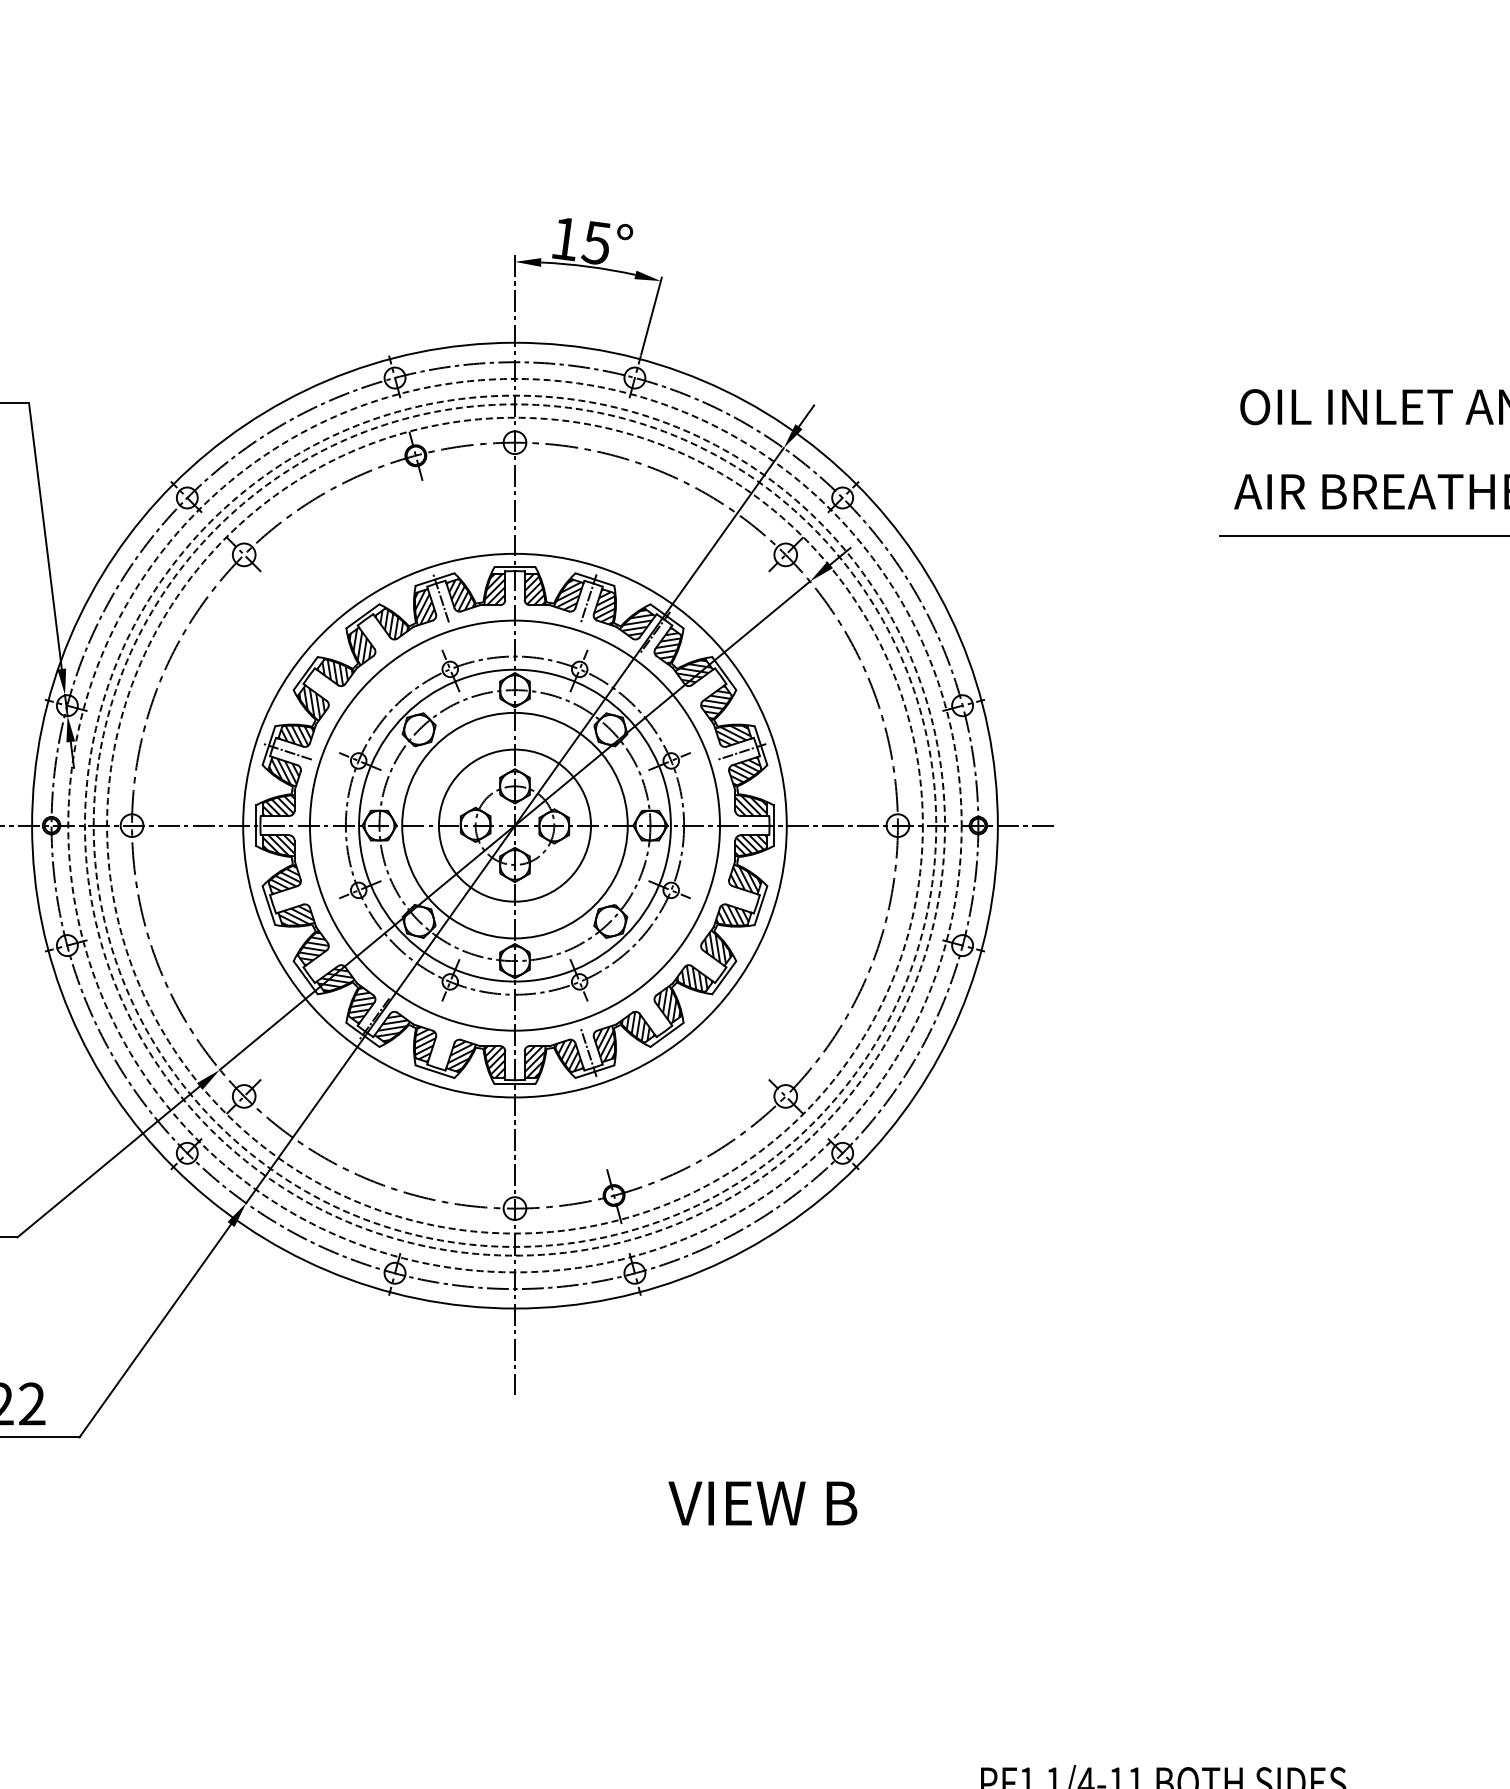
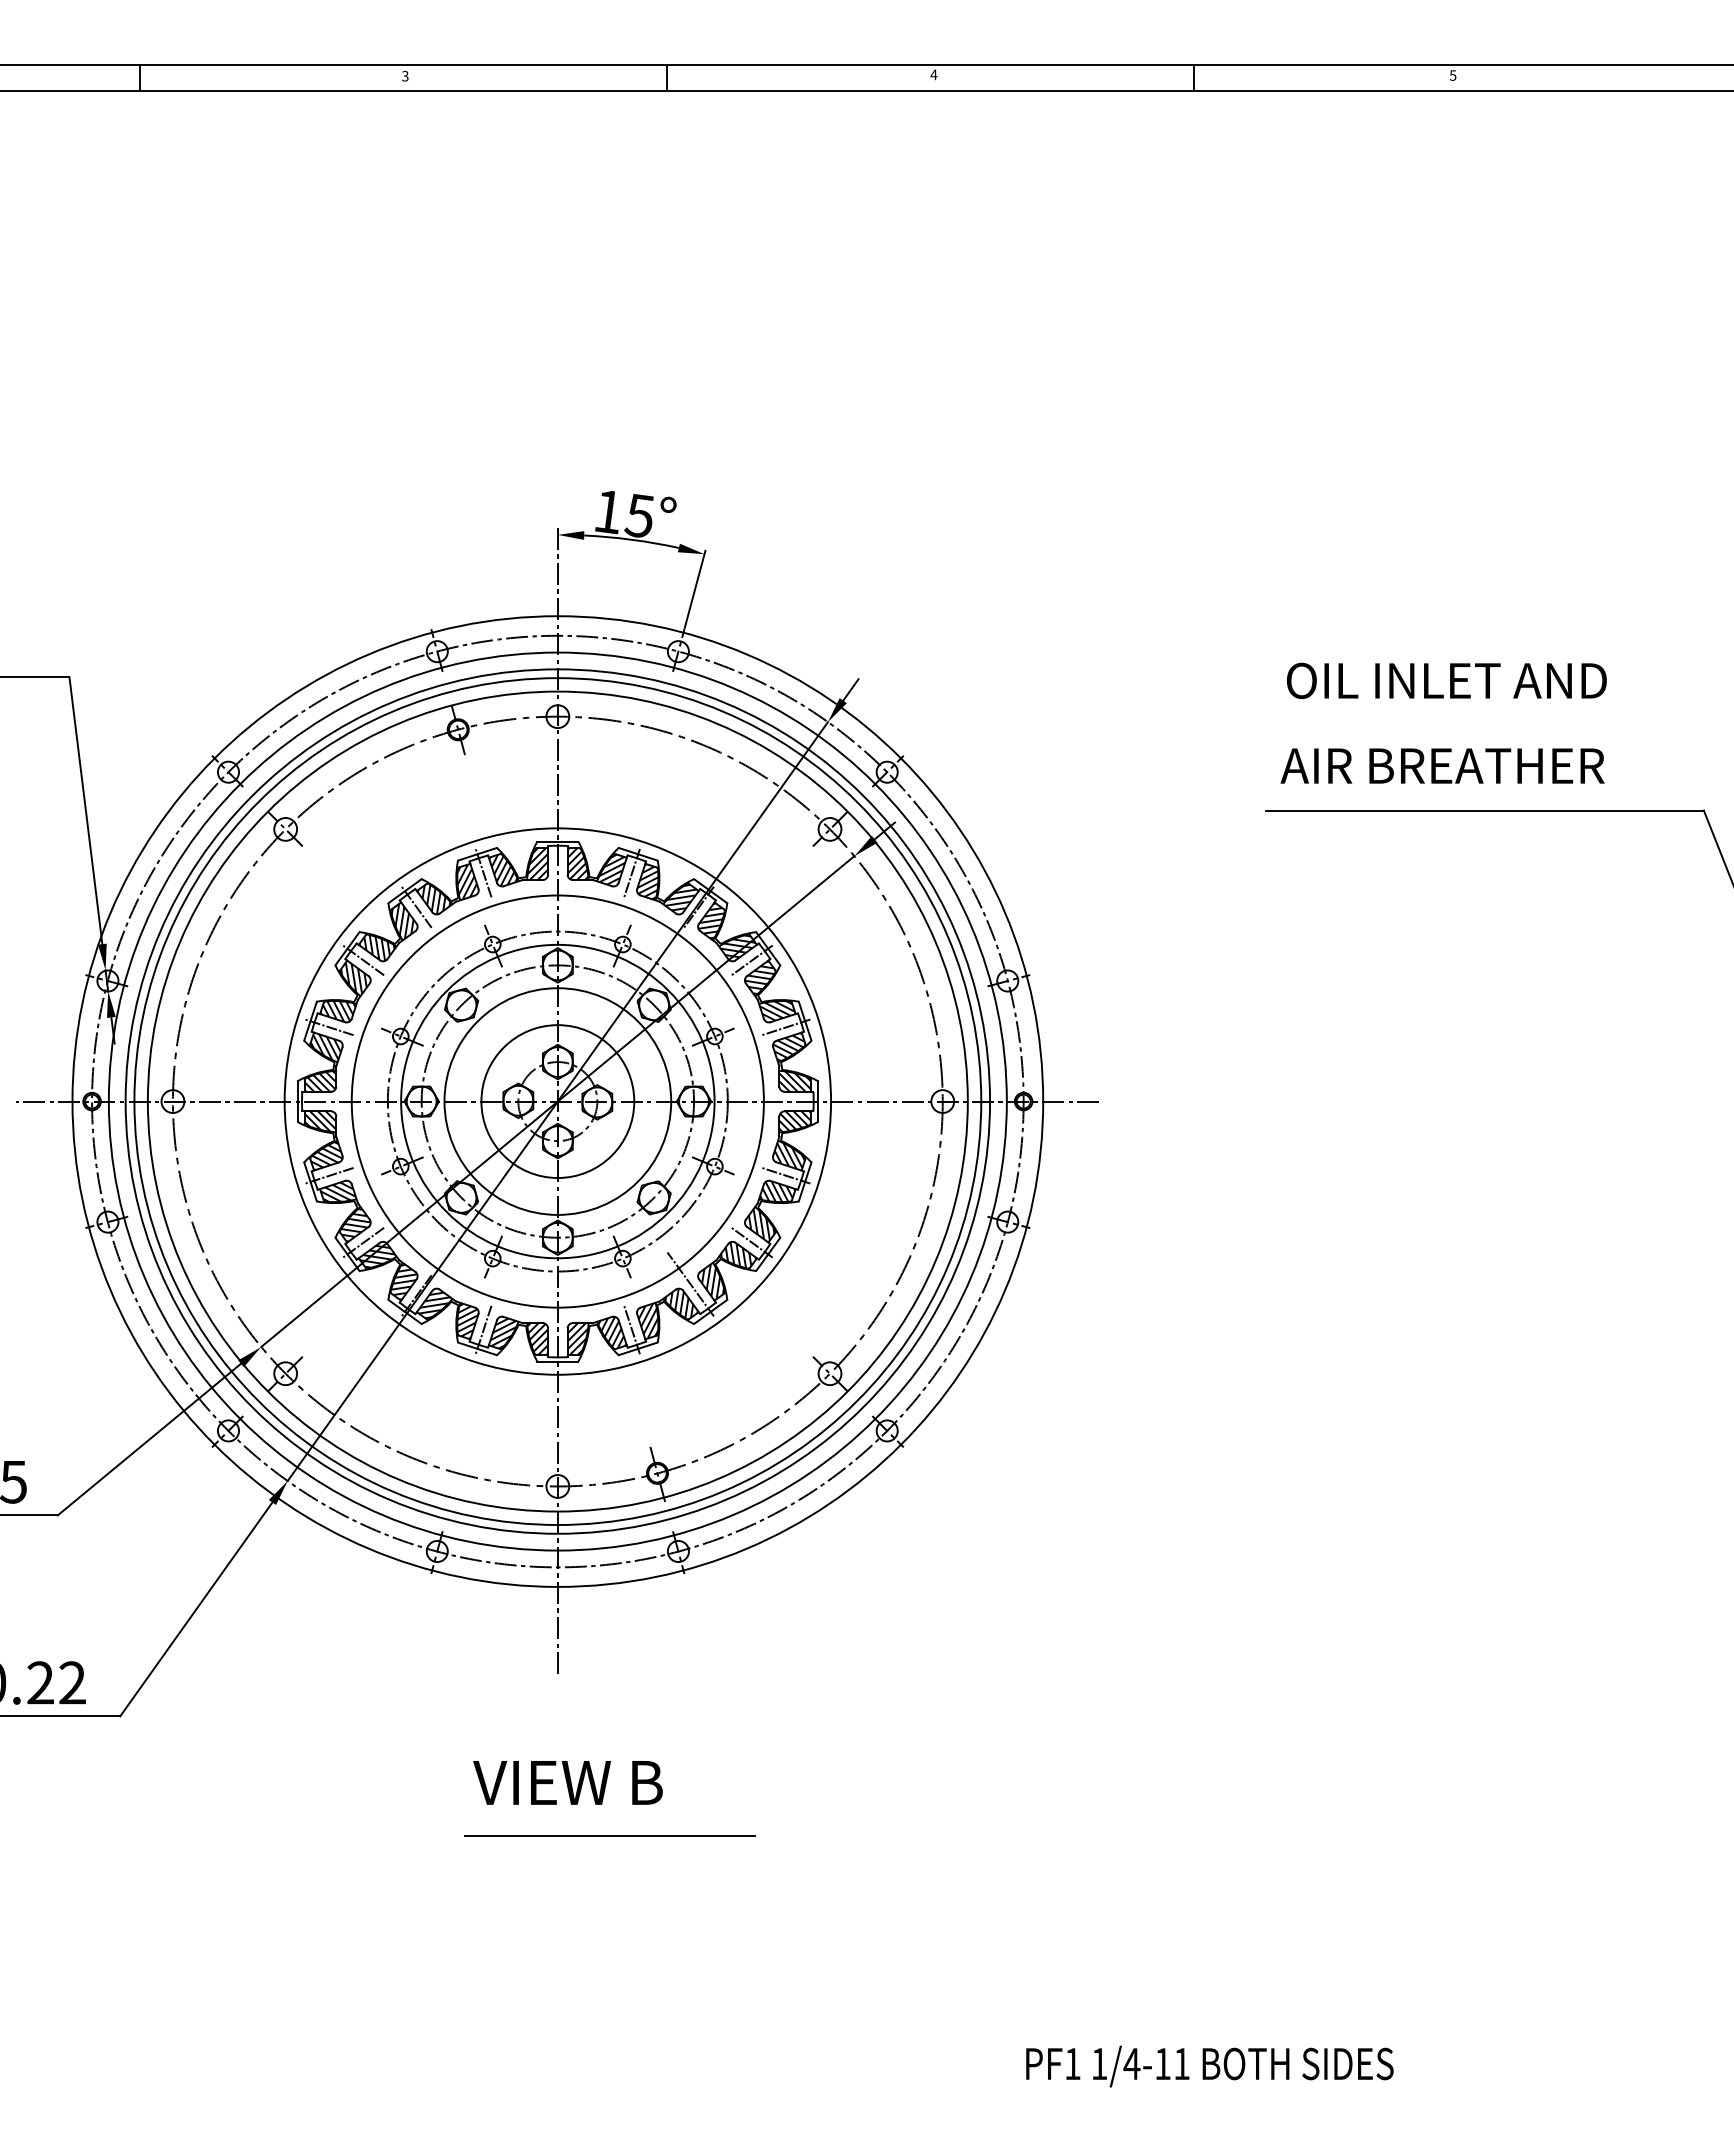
line: (374, 631) -> (416, 906), added
line: (321, 685) -> (363, 960), added
line: (707, 685) -> (751, 960), added
circle: (514, 825) -> (557, 1101), dashed -> solid
circle: (514, 825) -> (557, 1101), dashed -> solid
circle: (514, 825) -> (557, 1101), dashed -> solid
circle: (514, 825) -> (557, 1101), dashed -> solid
line: (287, 899) -> (329, 1175), added
line: (742, 899) -> (786, 1175), added
line: (321, 965) -> (363, 1242), added
line: (707, 965) -> (751, 1242), added
line: (646, 1007) -> (690, 1284), added
line: (441, 1052) -> (483, 1329), added
text: (762, 1503) -> (567, 1782), moved
line: (566, 1555) -> (609, 1835), added

